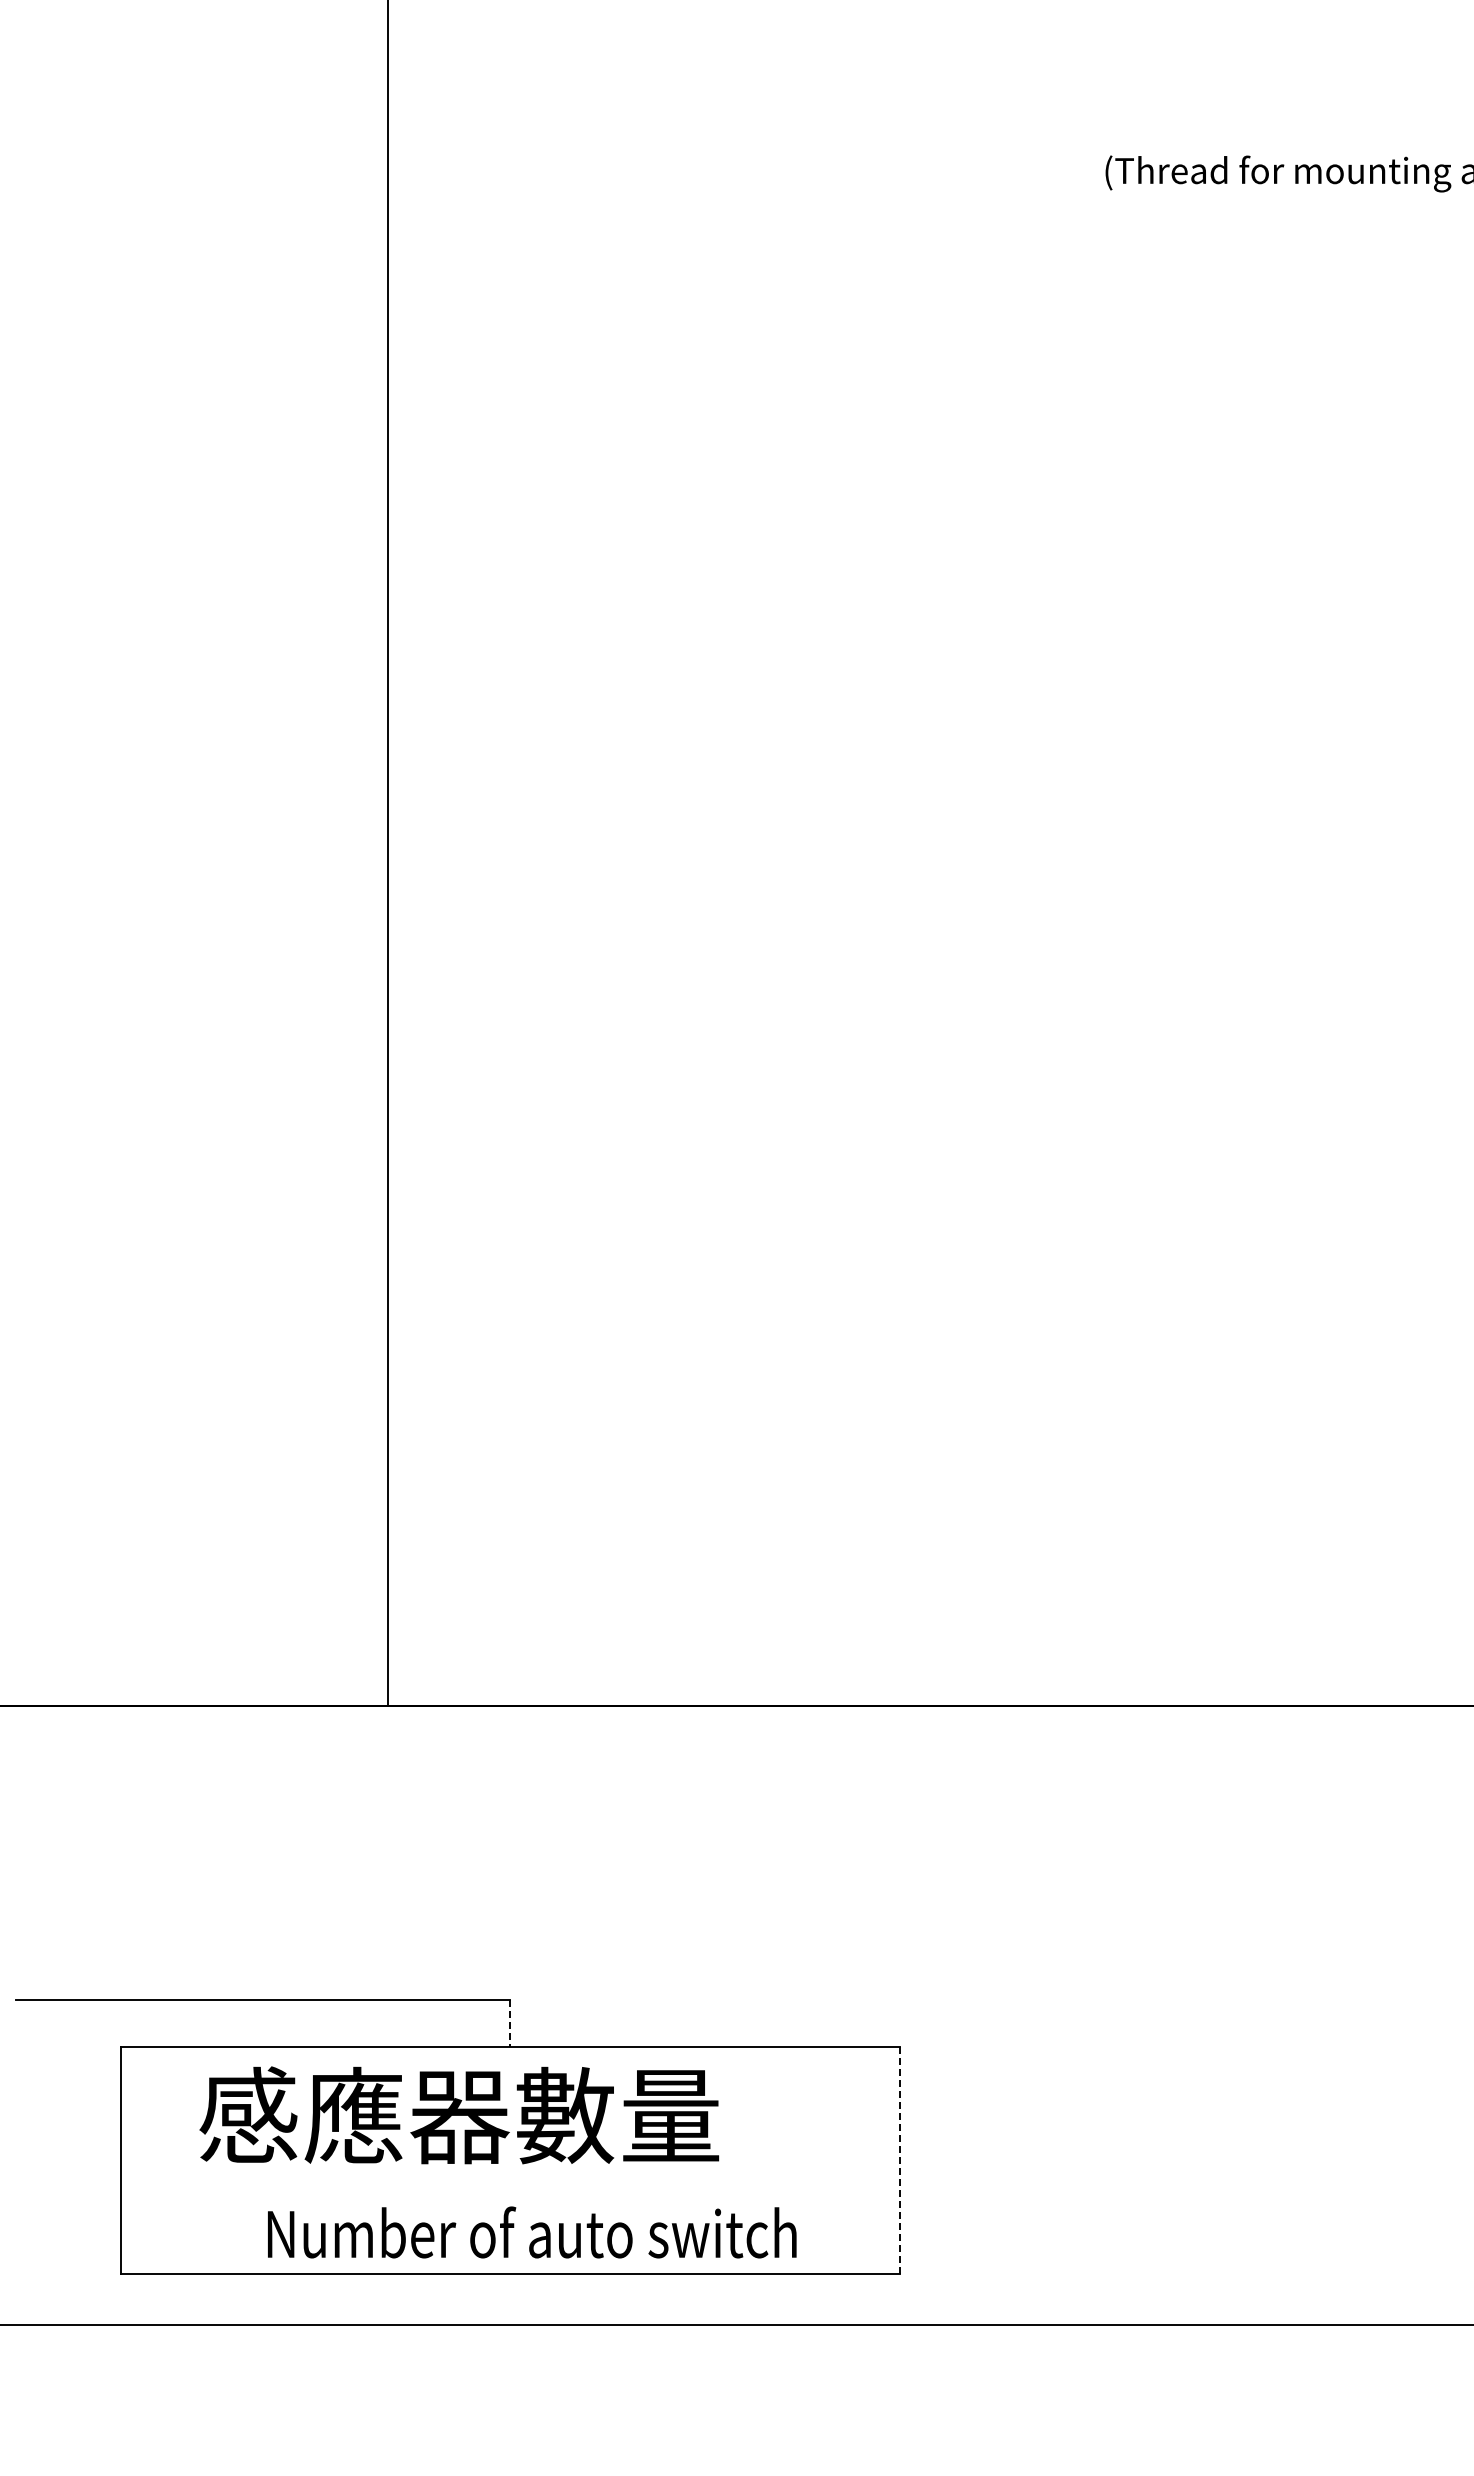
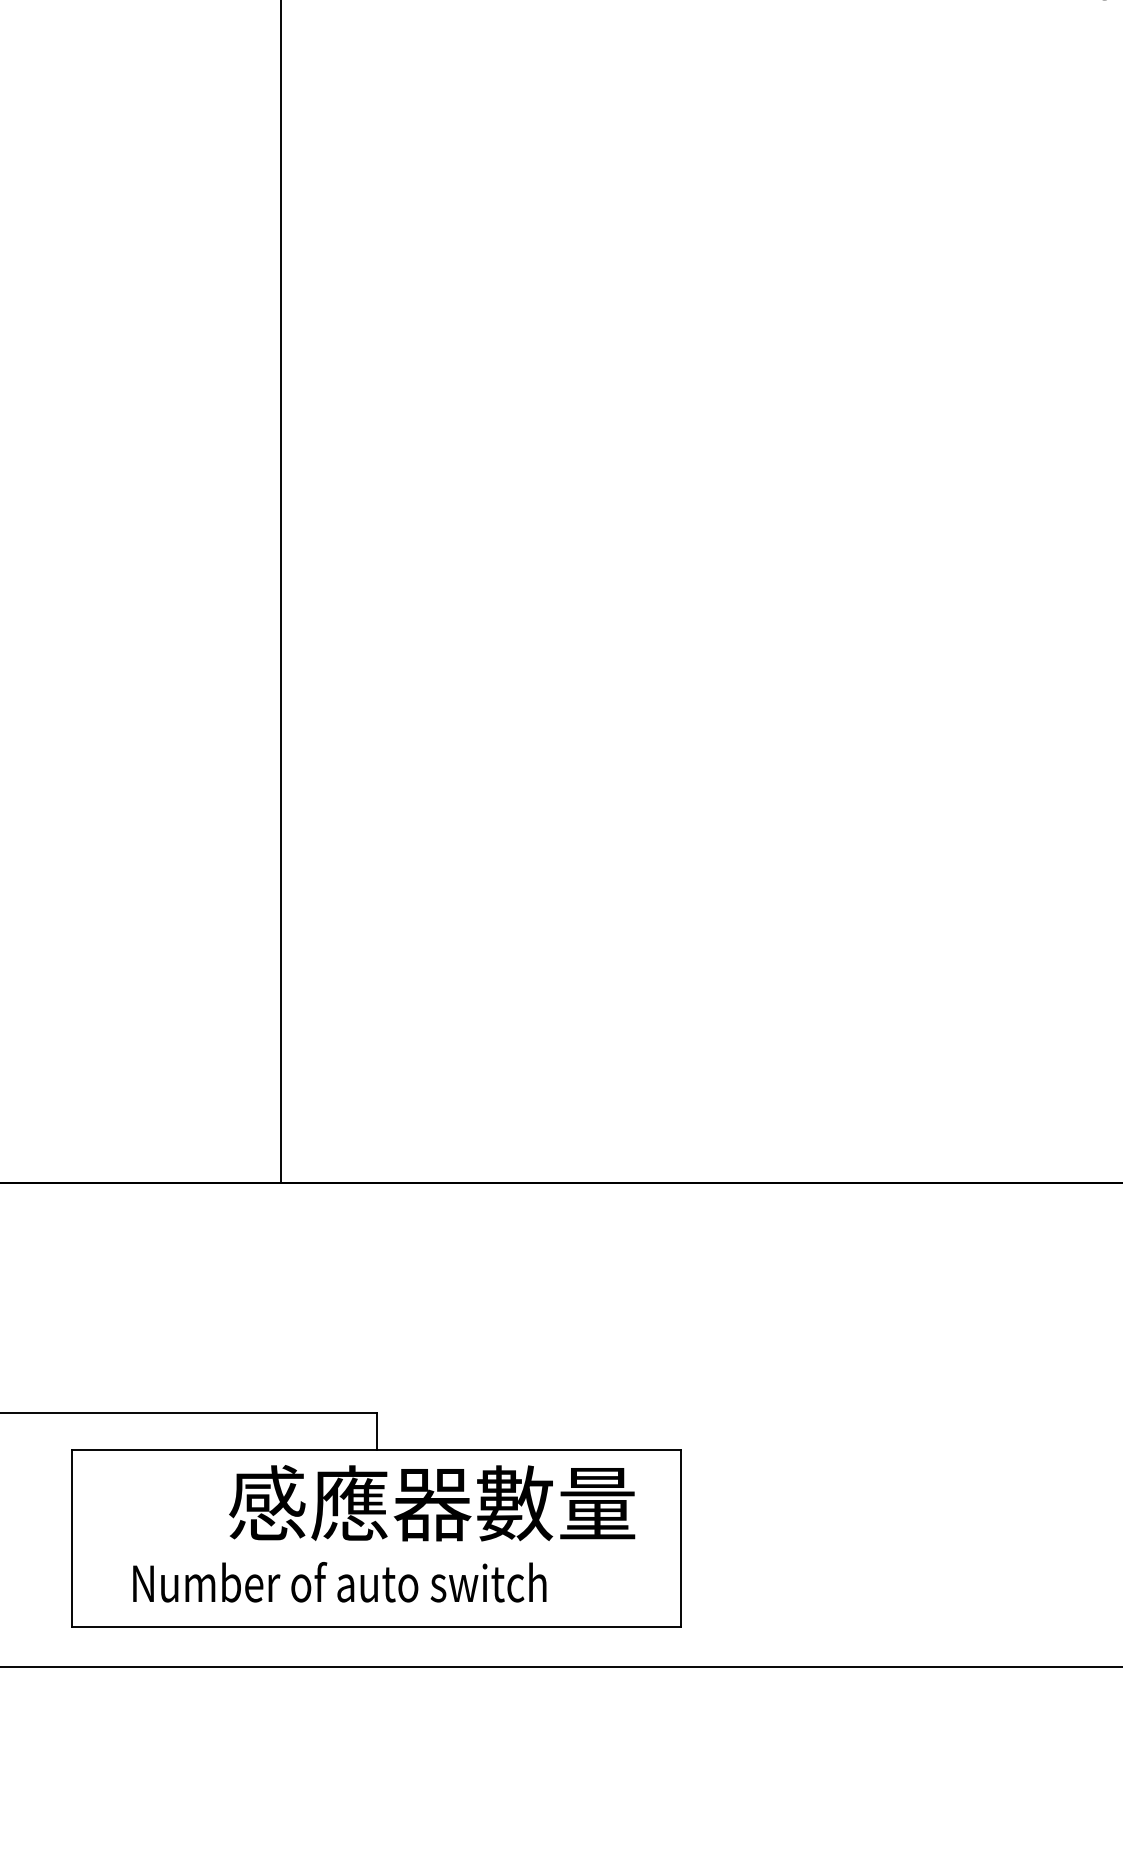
line: (510, 2023) -> (376, 1431), dashed -> solid
text: (459, 2115) -> (432, 1503), moved
line: (900, 2160) -> (681, 1538), dashed -> solid
text: (532, 2232) -> (340, 1582), moved

